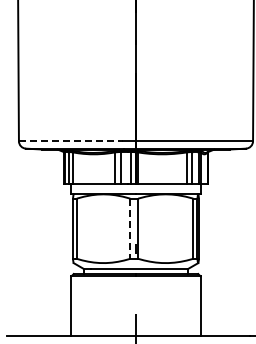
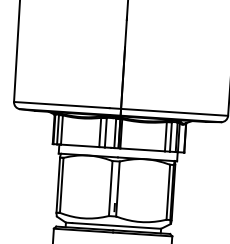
line: (71, 141) -> (62, 105), dashed -> solid
line: (130, 229) -> (110, 189), dashed -> solid

